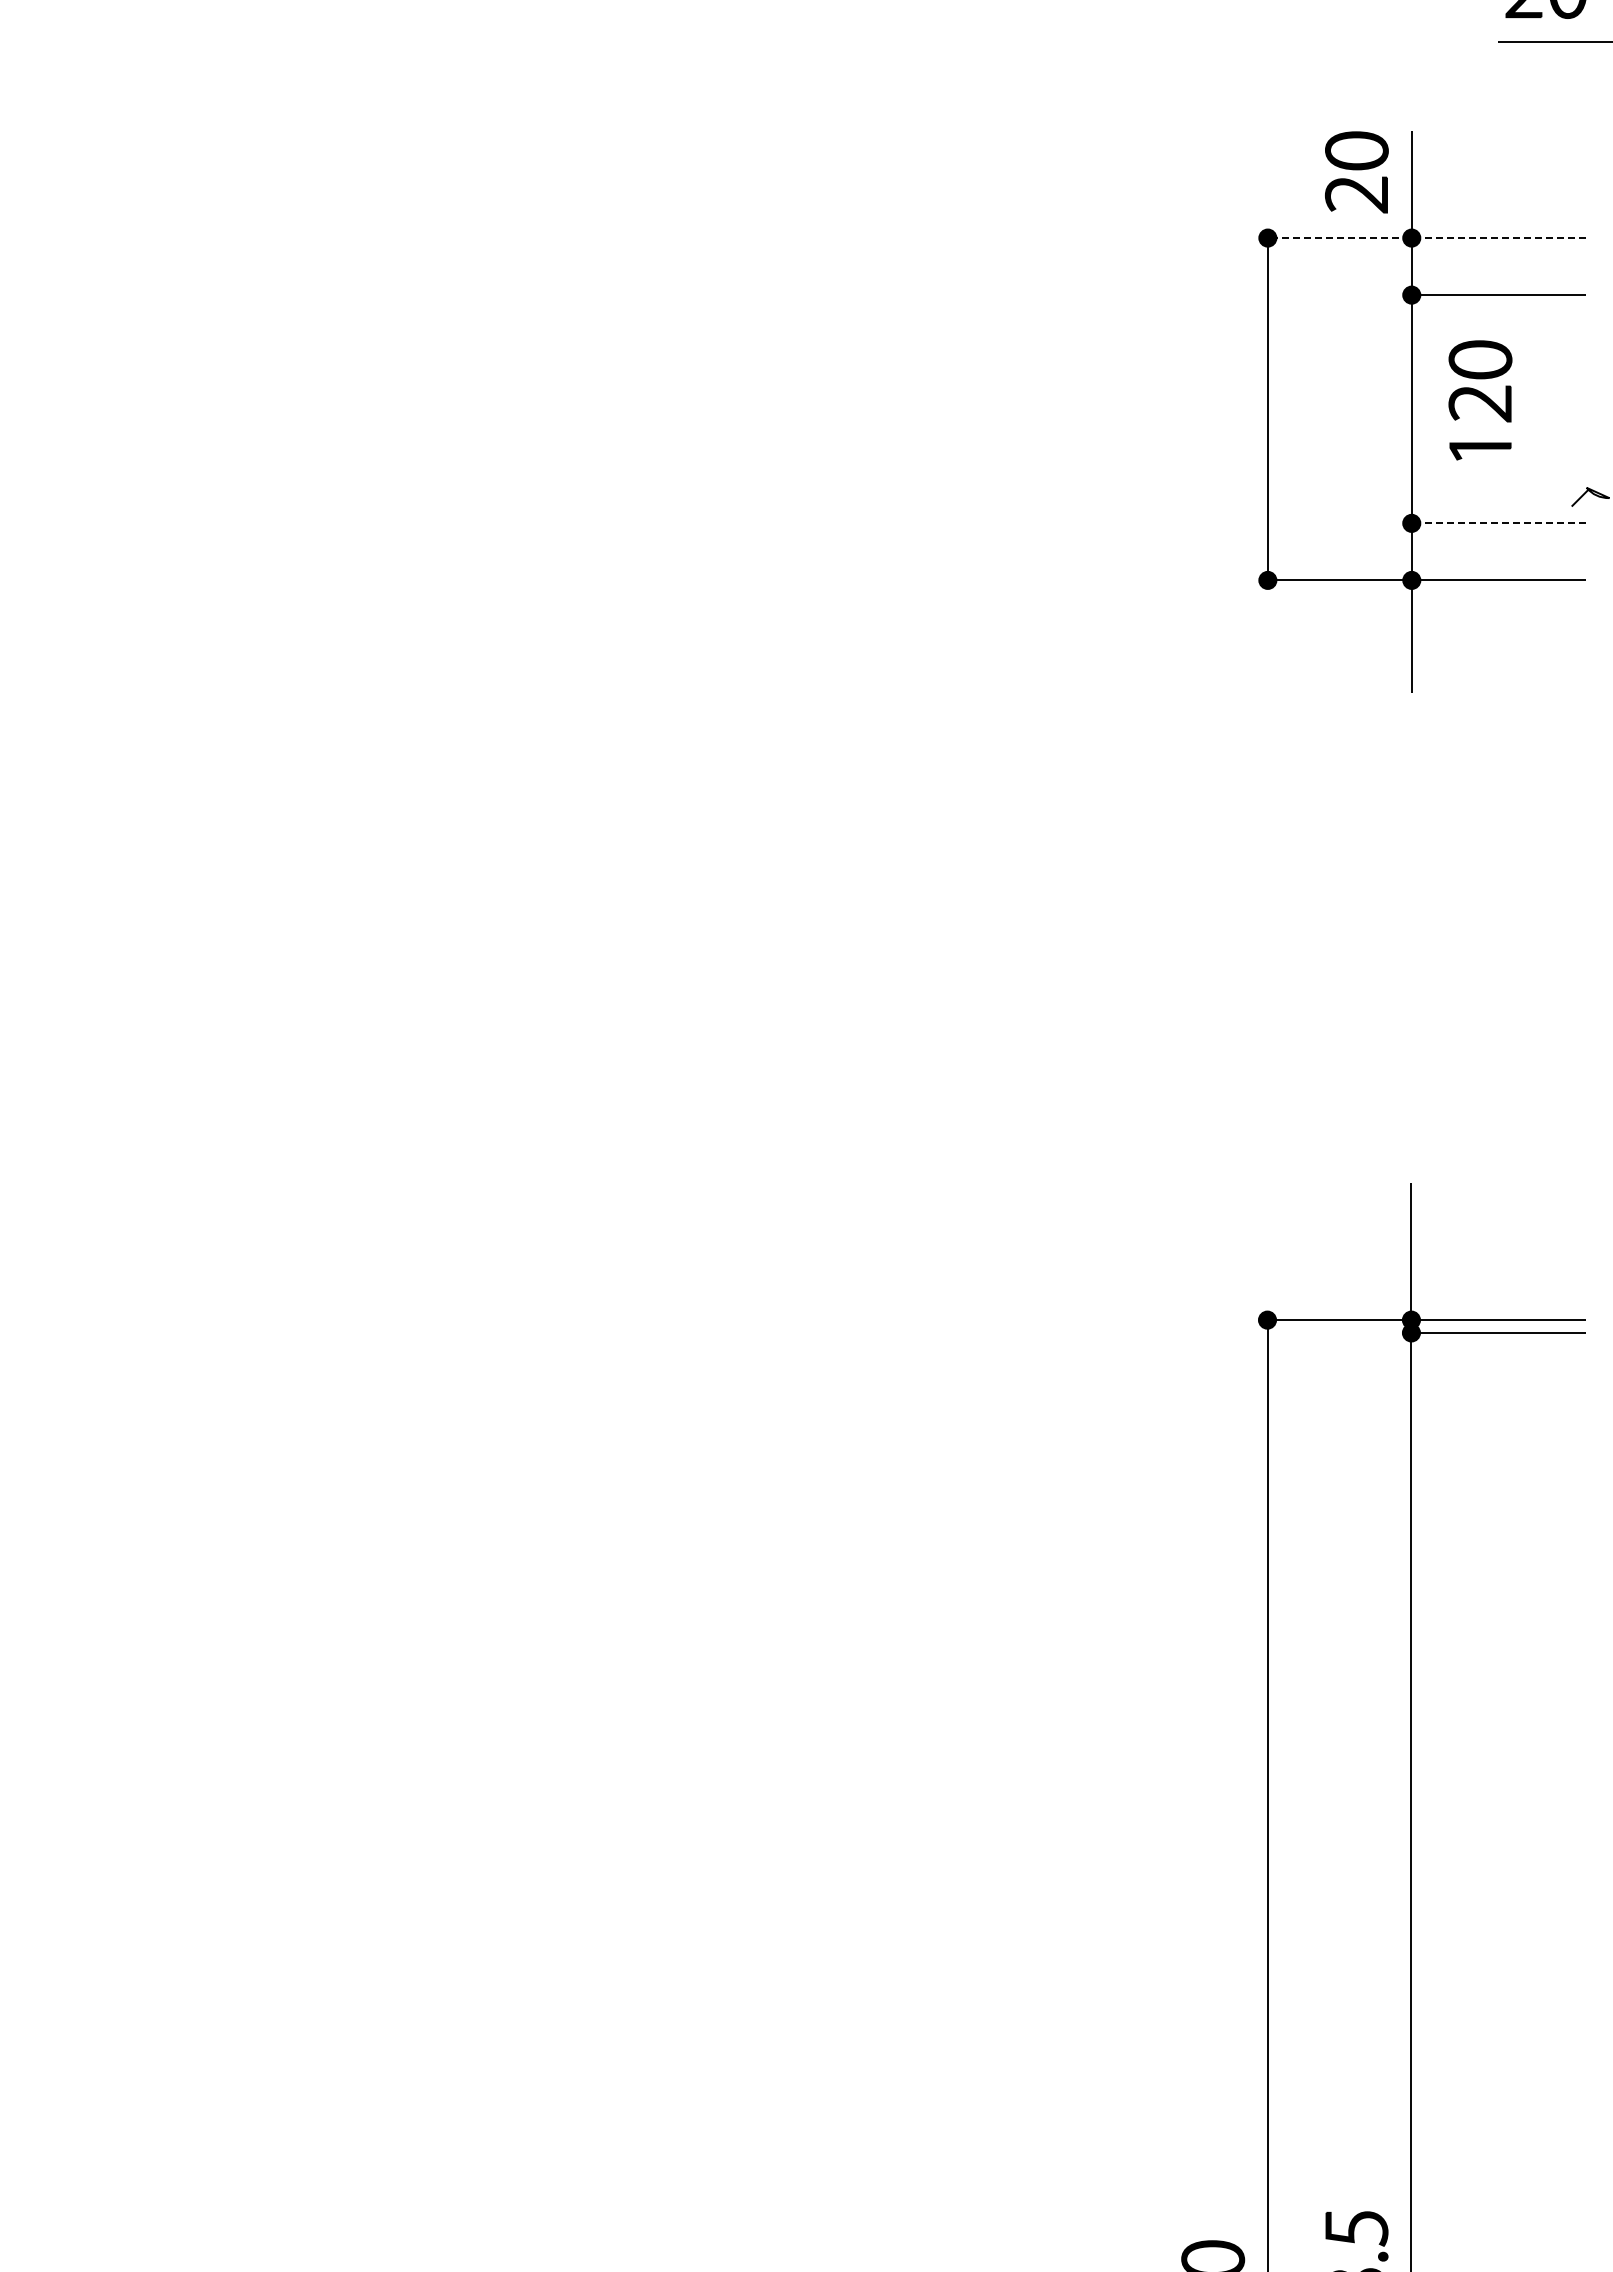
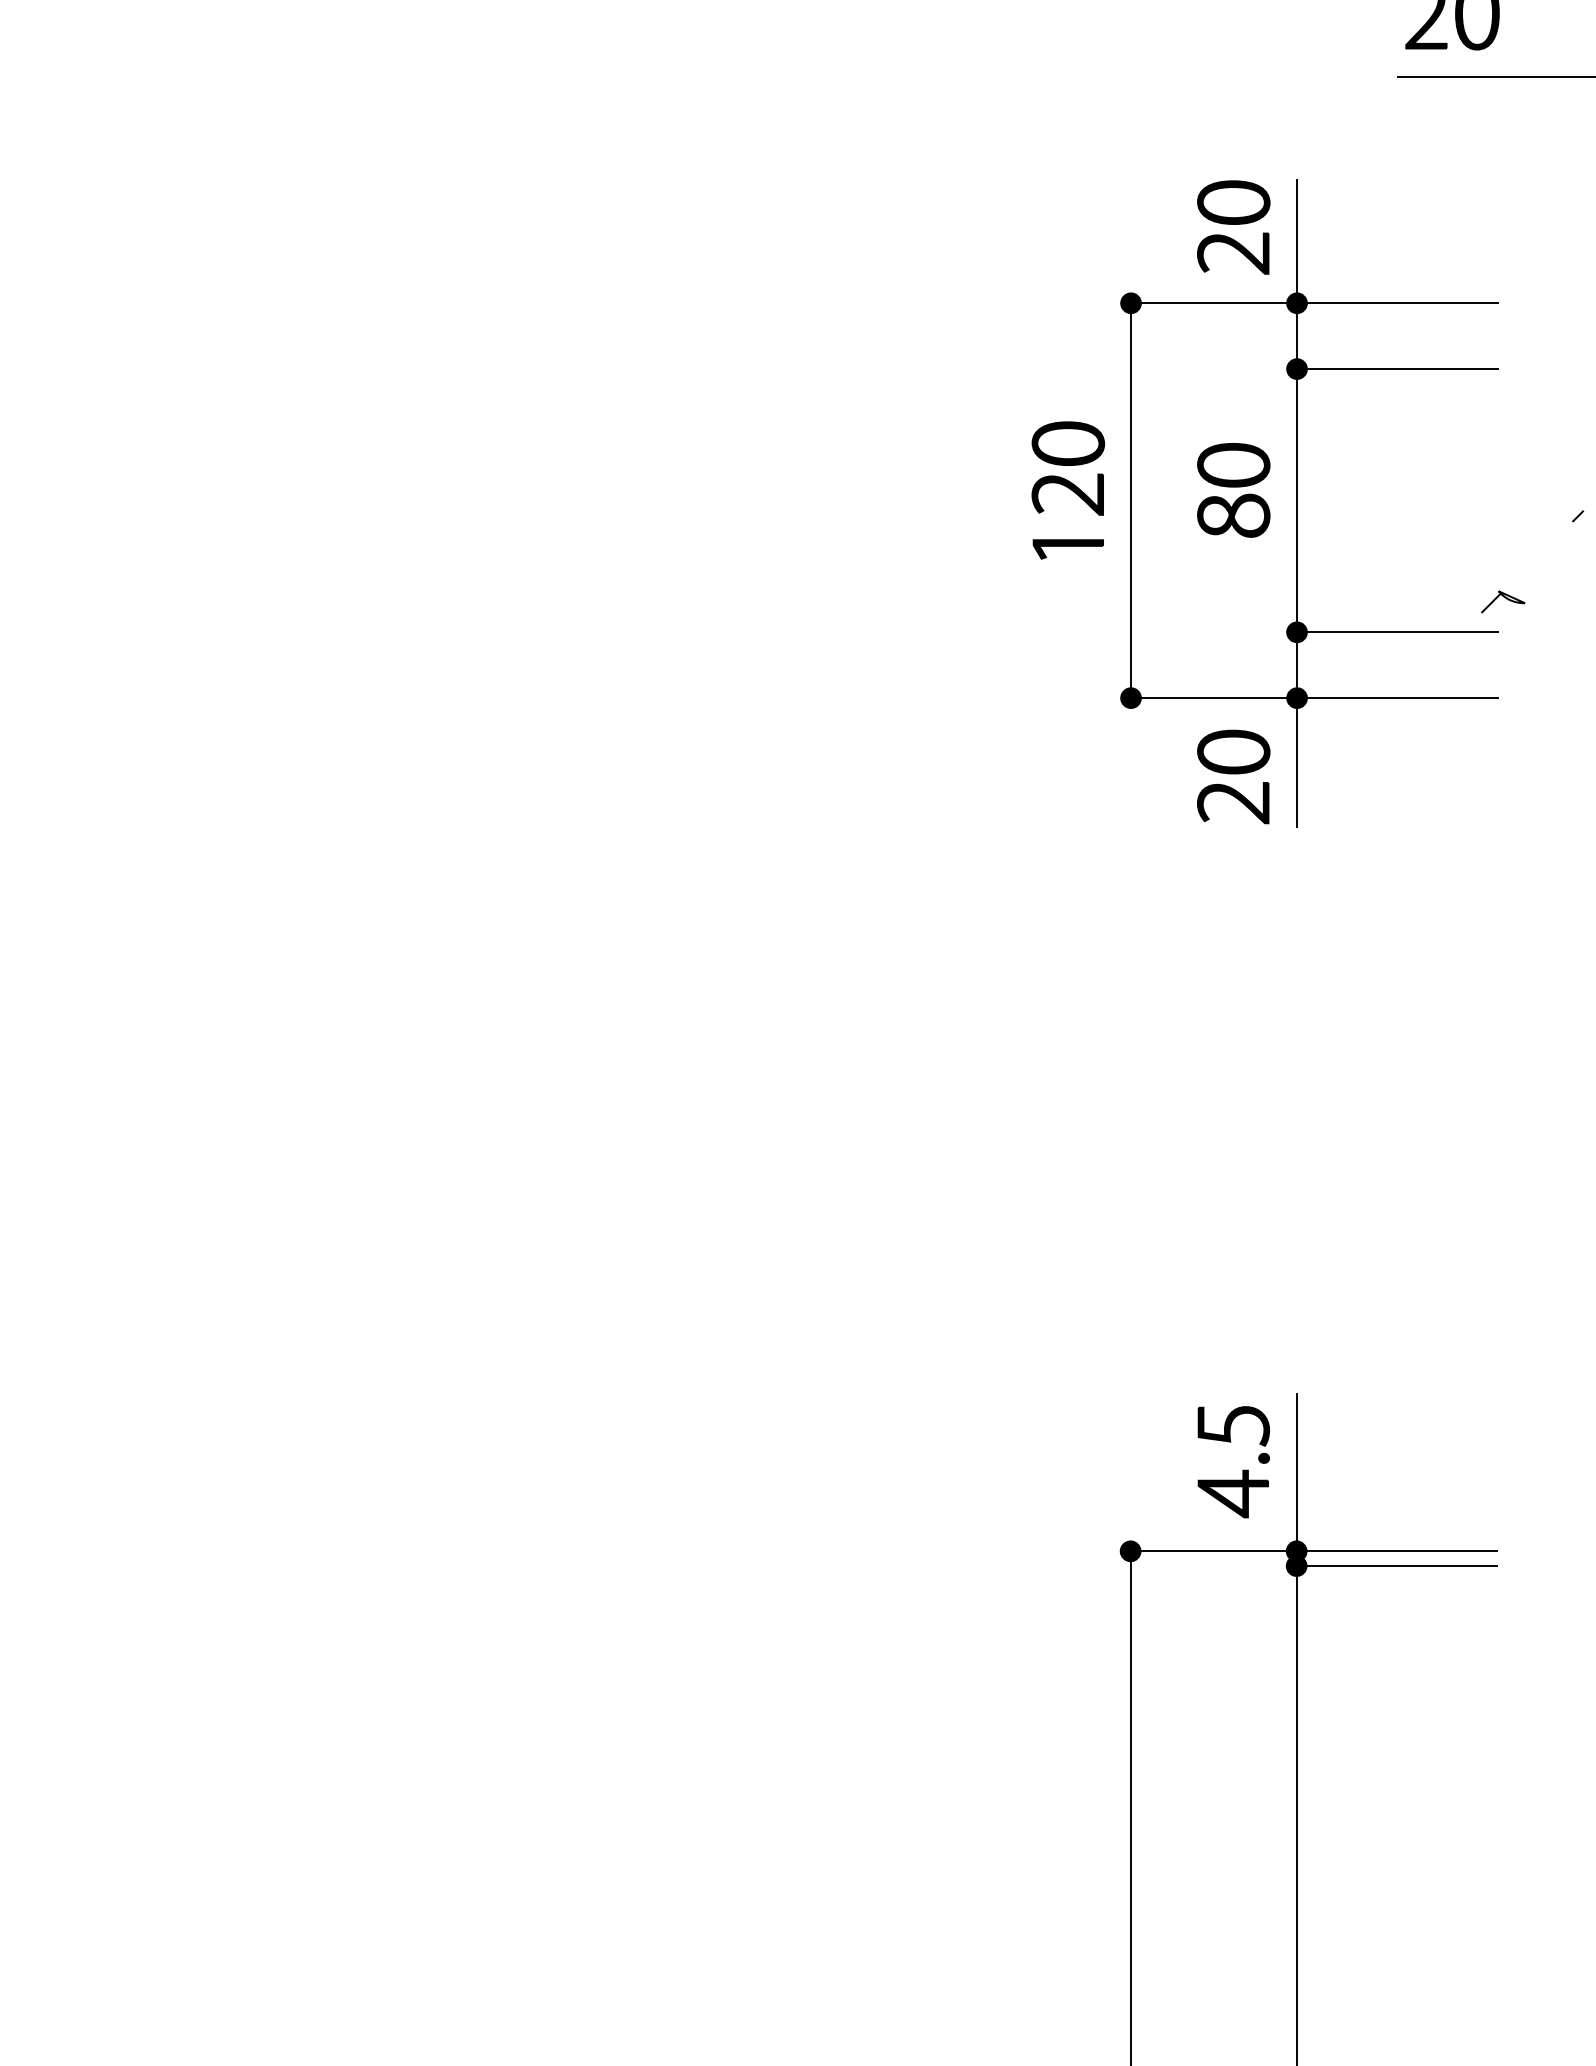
line: (1426, 238) -> (1314, 303), dashed -> solid
part: (1356, 400) -> (1233, 490), added
part: (1480, 400) -> (1068, 490), moved
line: (1498, 523) -> (1397, 632), dashed -> solid
part: (1356, 648) -> (1233, 776), added
part: (1364, 1249) -> (1242, 1469), added

